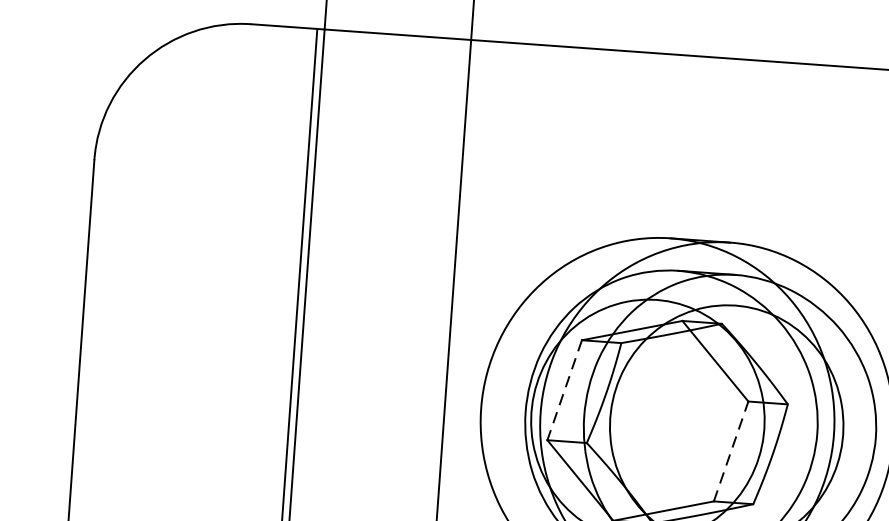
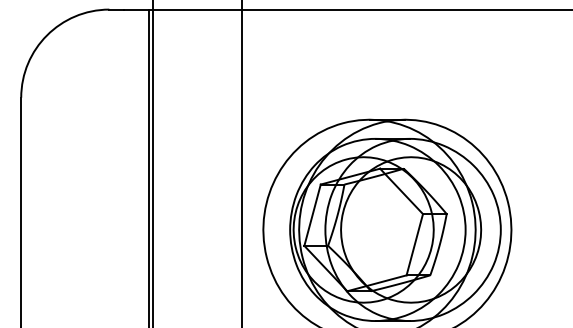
line: (564, 390) -> (312, 215), dashed -> solid
line: (730, 451) -> (414, 244), dashed -> solid

